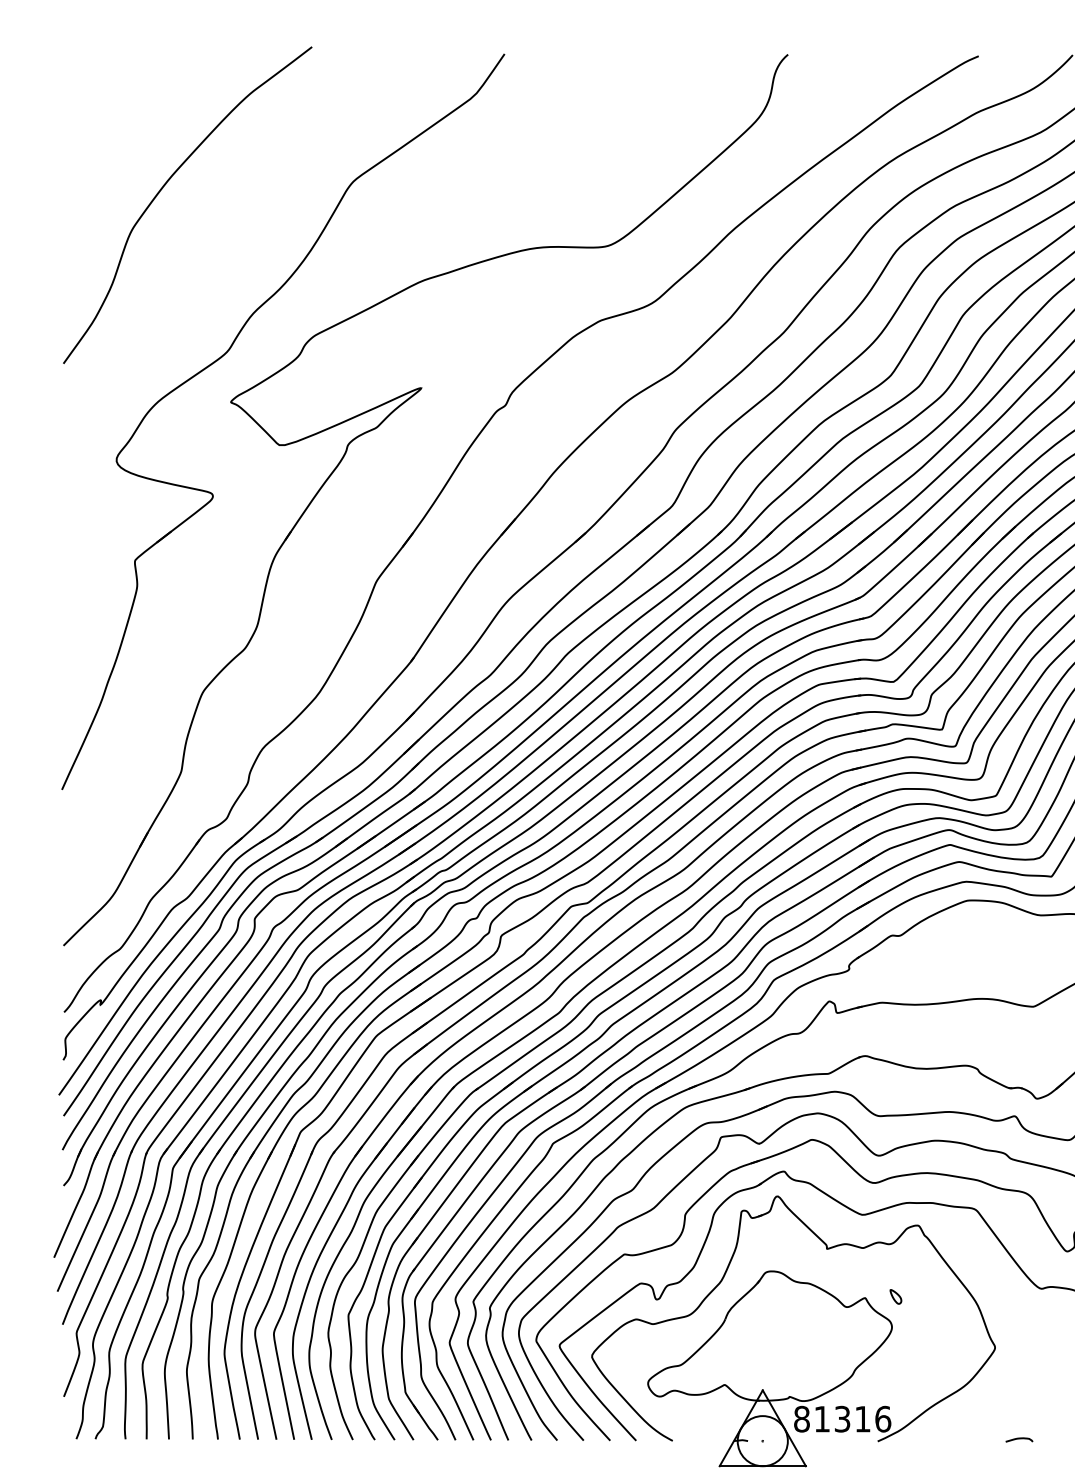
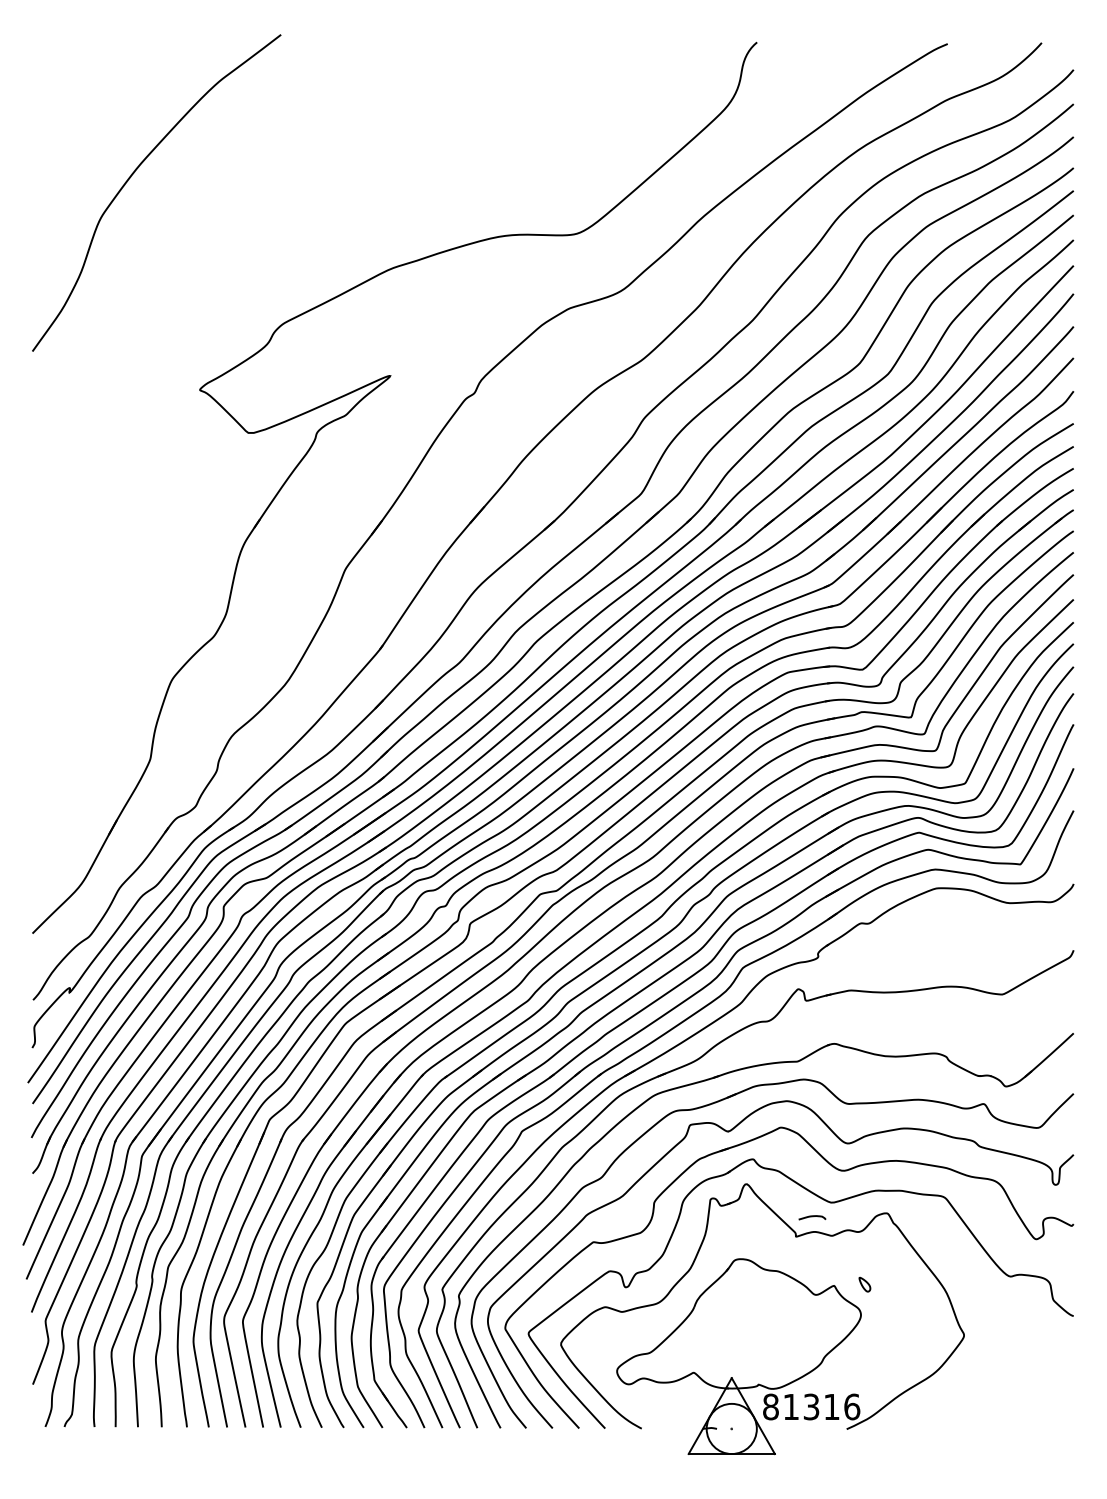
part: (222, 357) -> (191, 345), removed
curve: (1019, 1439) -> (812, 1217), moved

